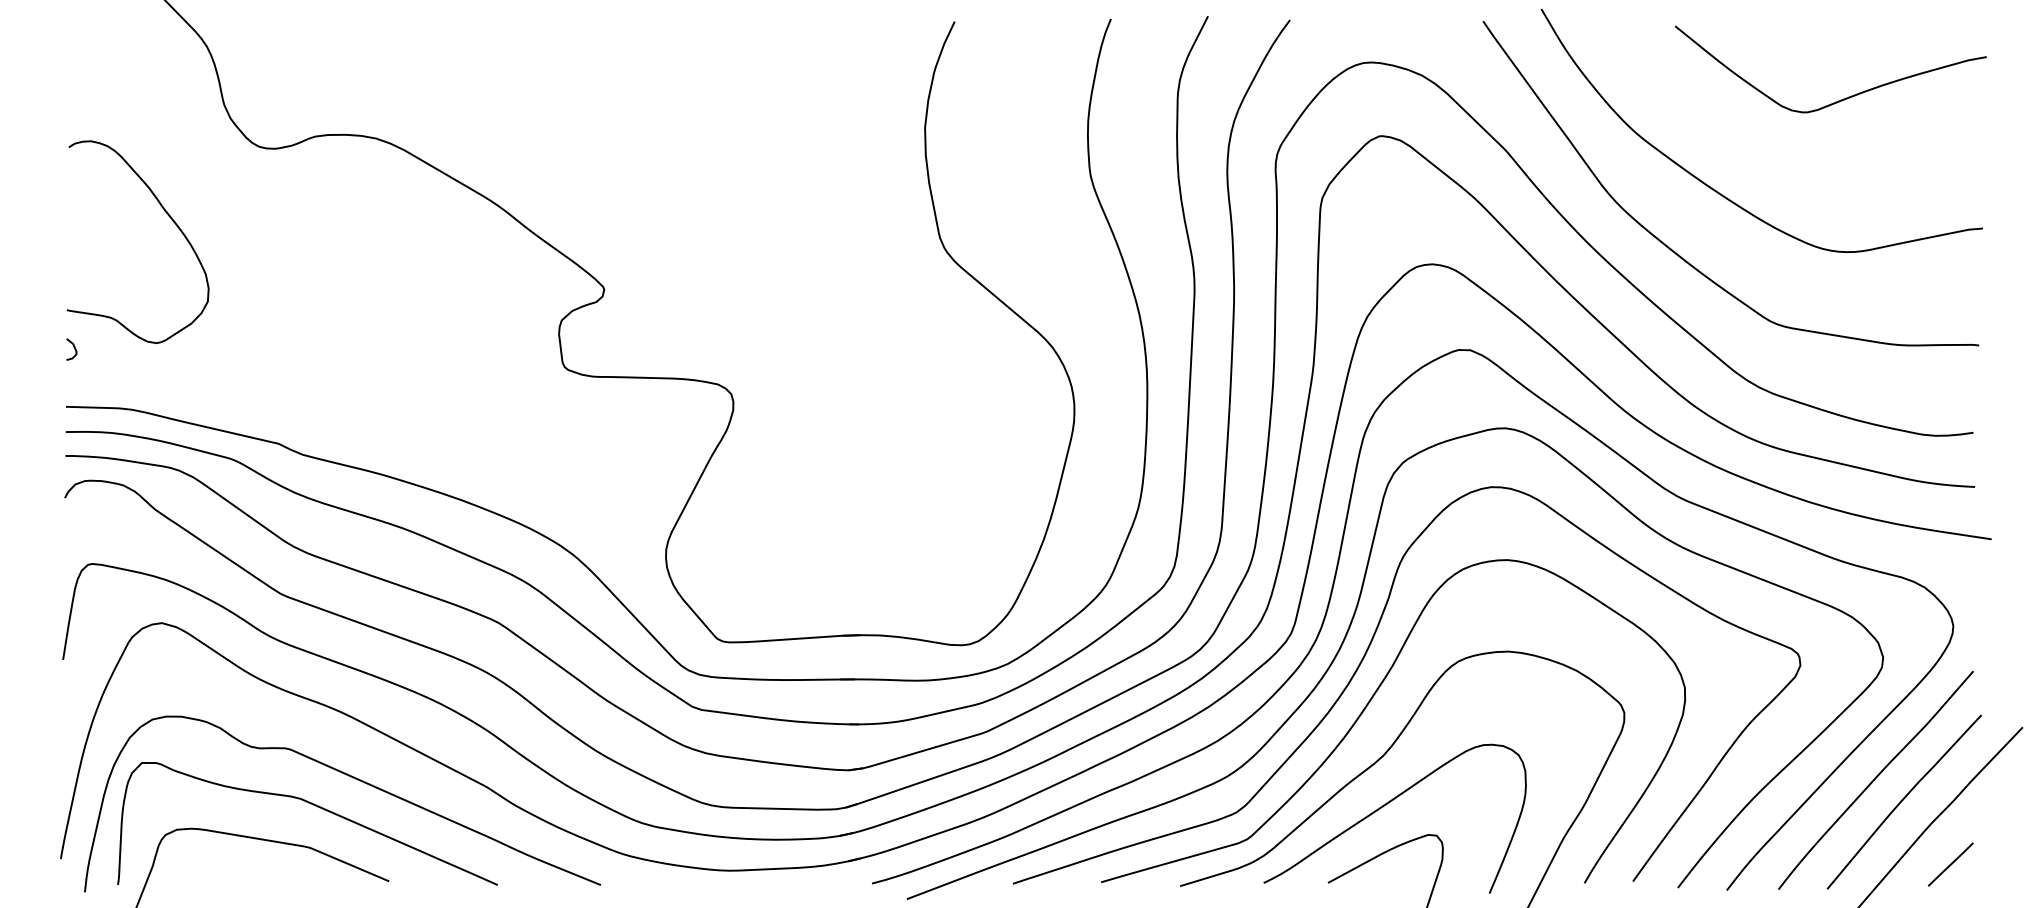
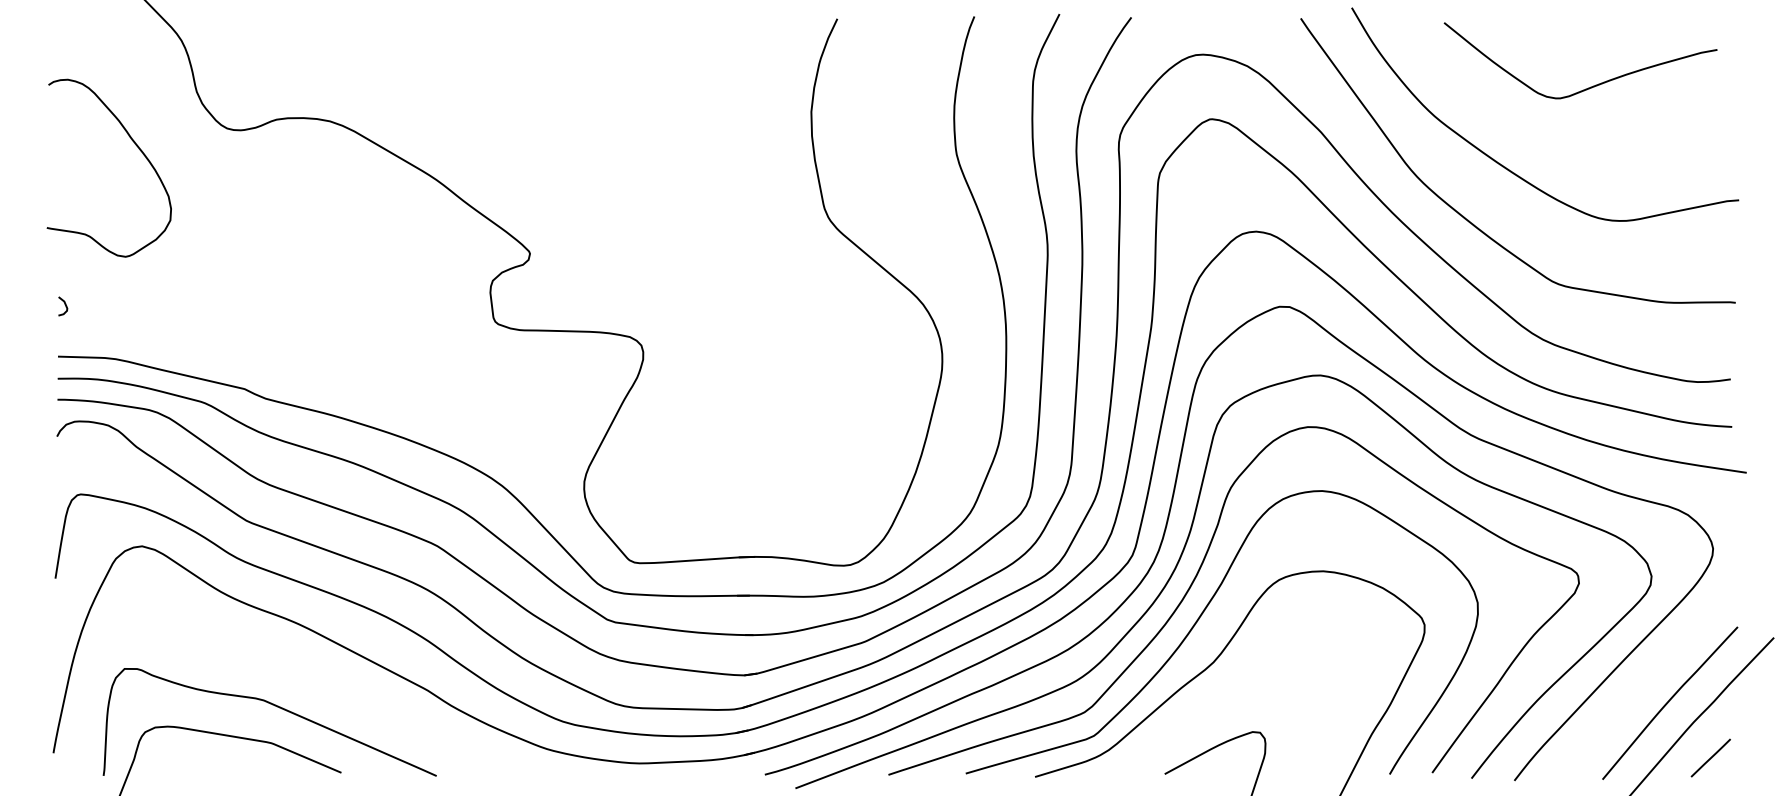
curve: (1842, 98) -> (1590, 86), moved
curve: (168, 216) -> (135, 145), moved
curve: (355, 779) -> (311, 683), removed
curve: (1876, 779) -> (1645, 683), removed
curve: (1388, 804) -> (1217, 705), removed

